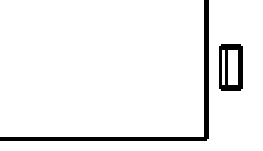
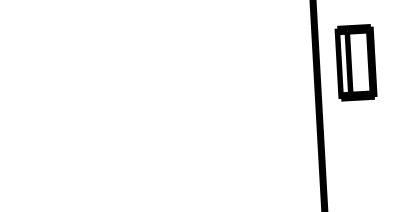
part: (230, 67) -> (355, 63), moved

